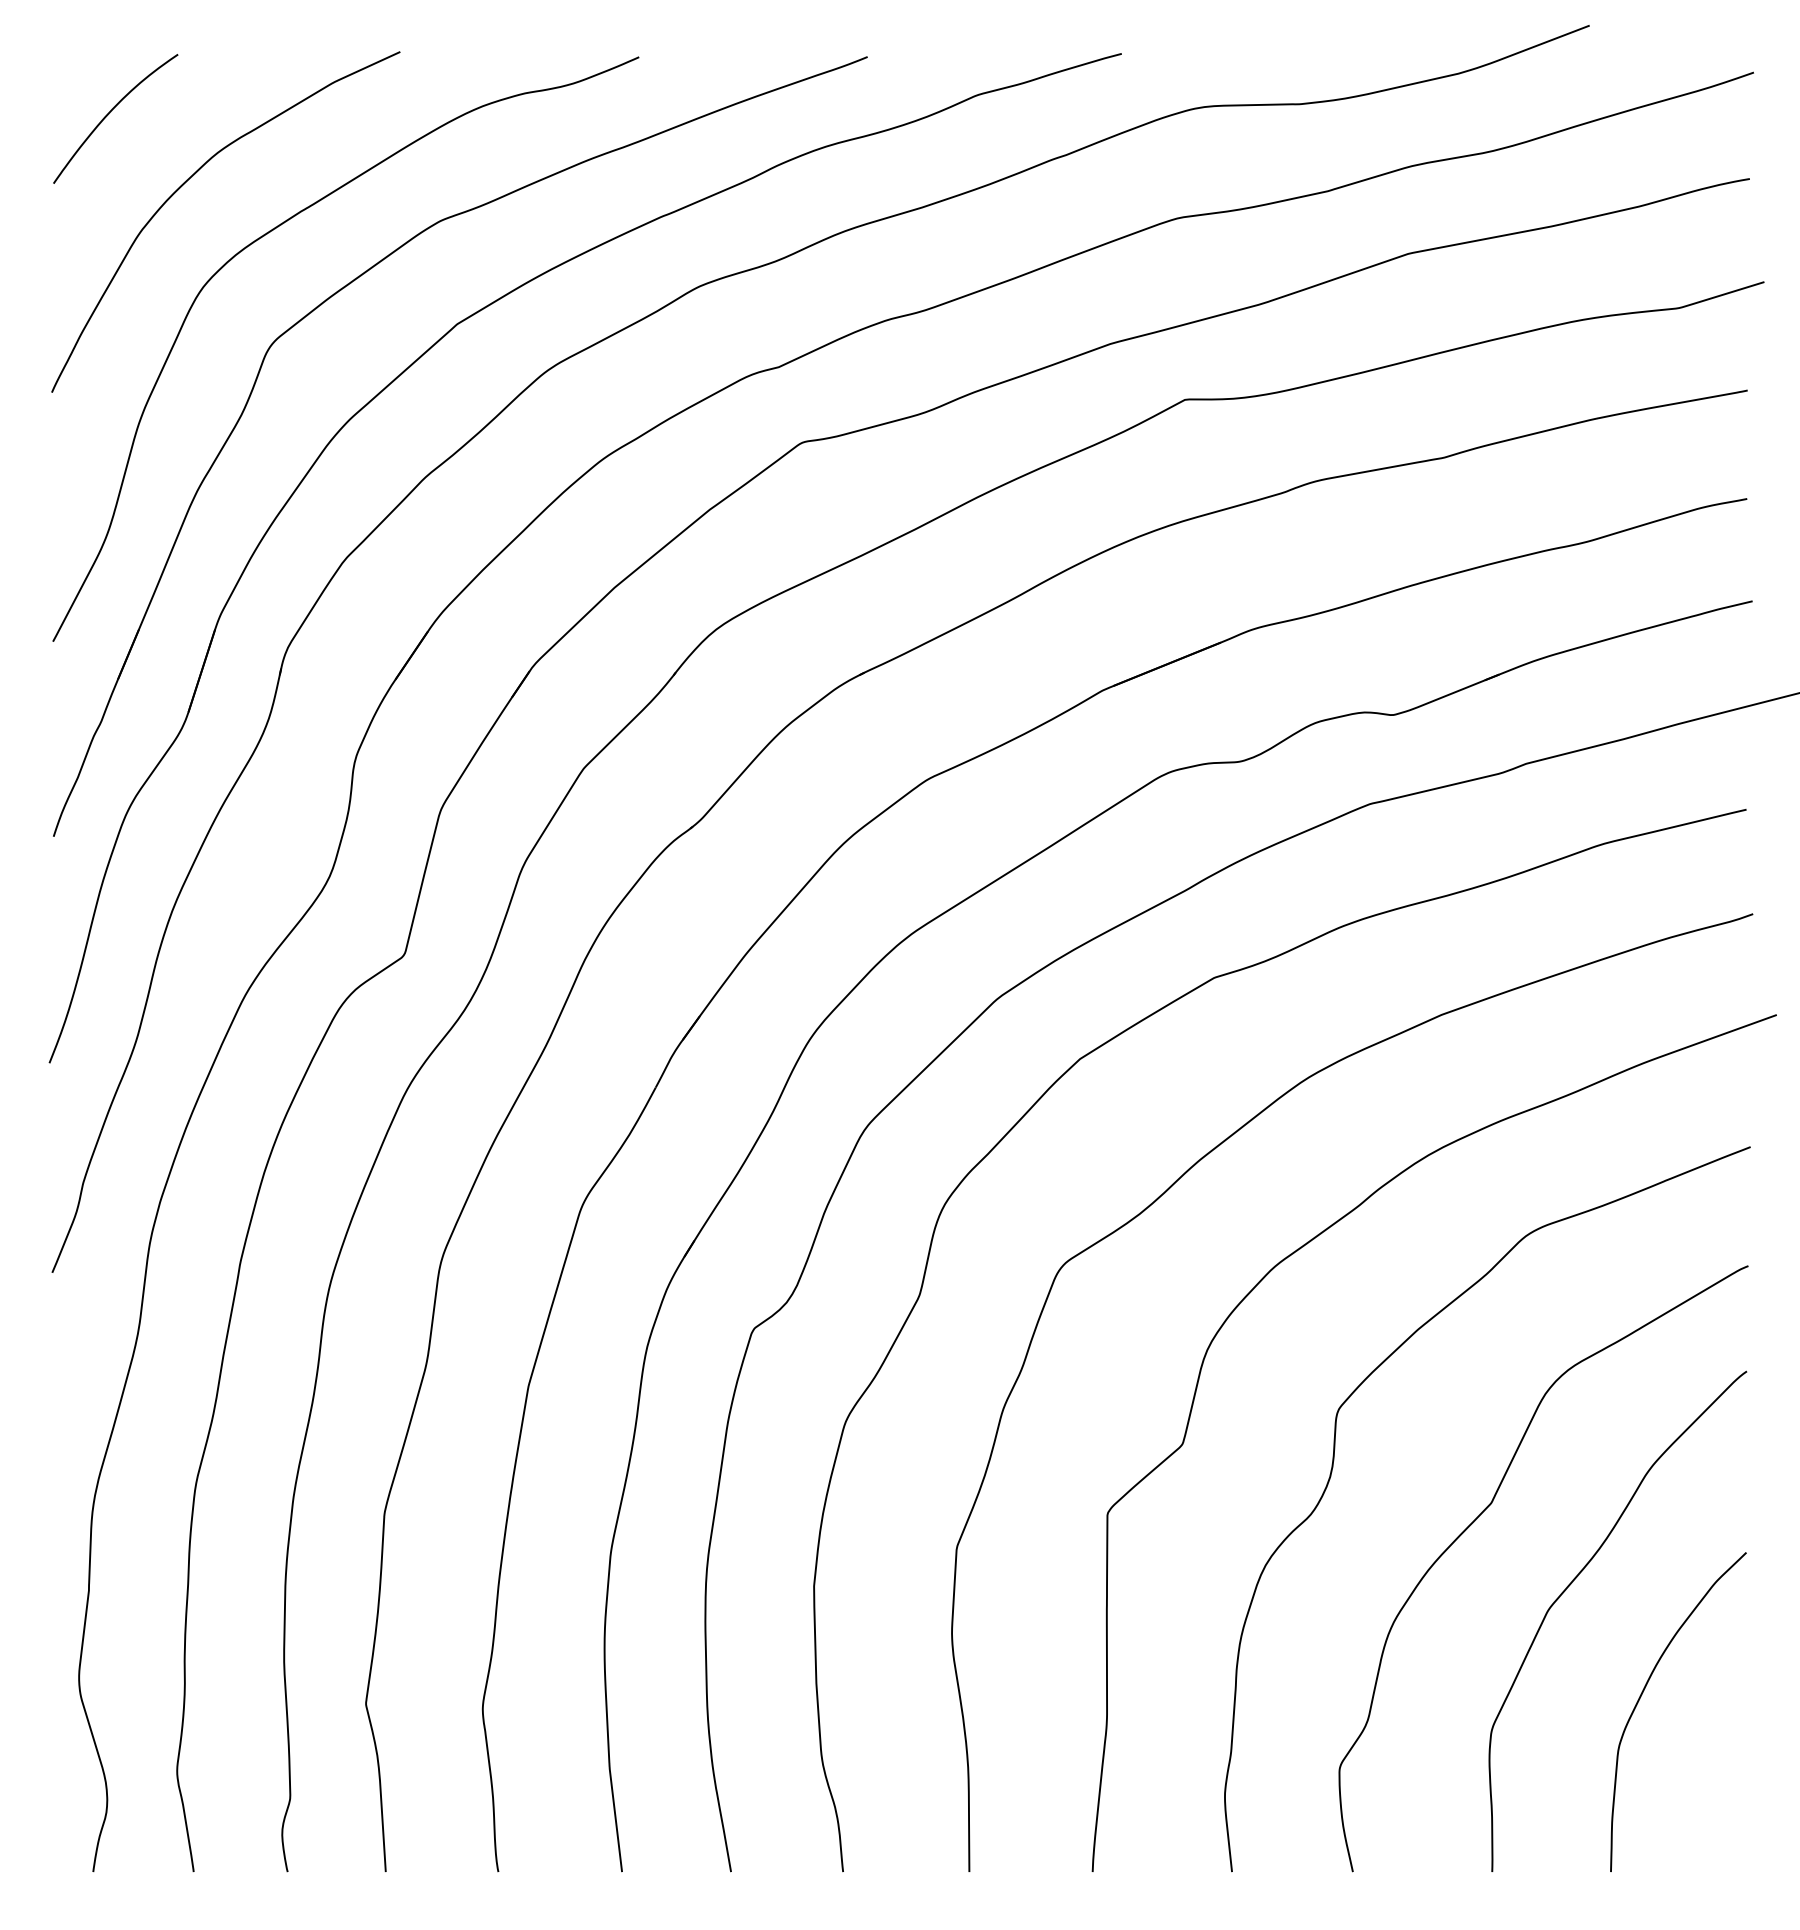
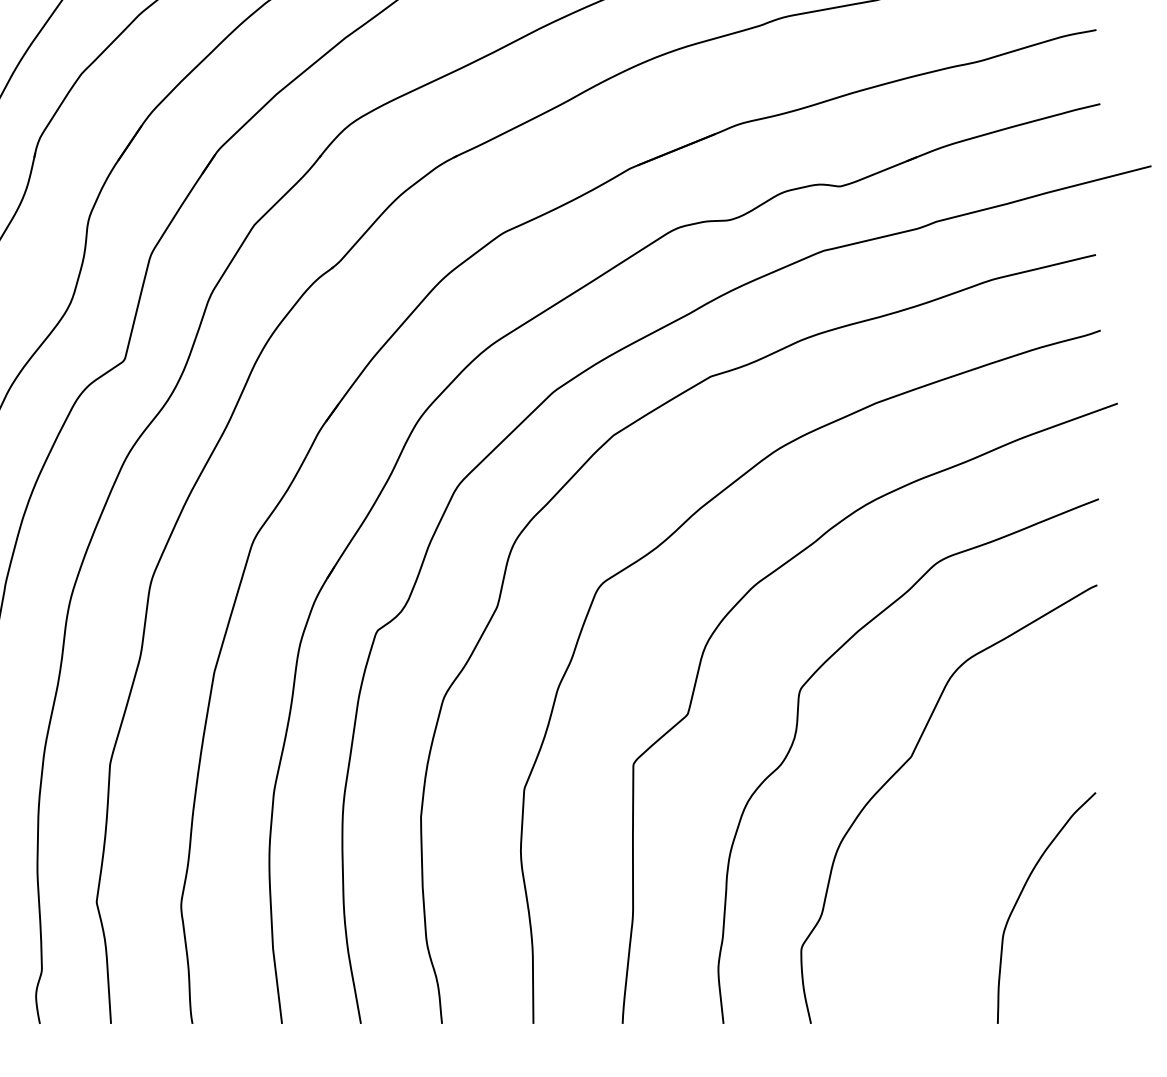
curve: (1572, 1583) -> (969, 815), removed

